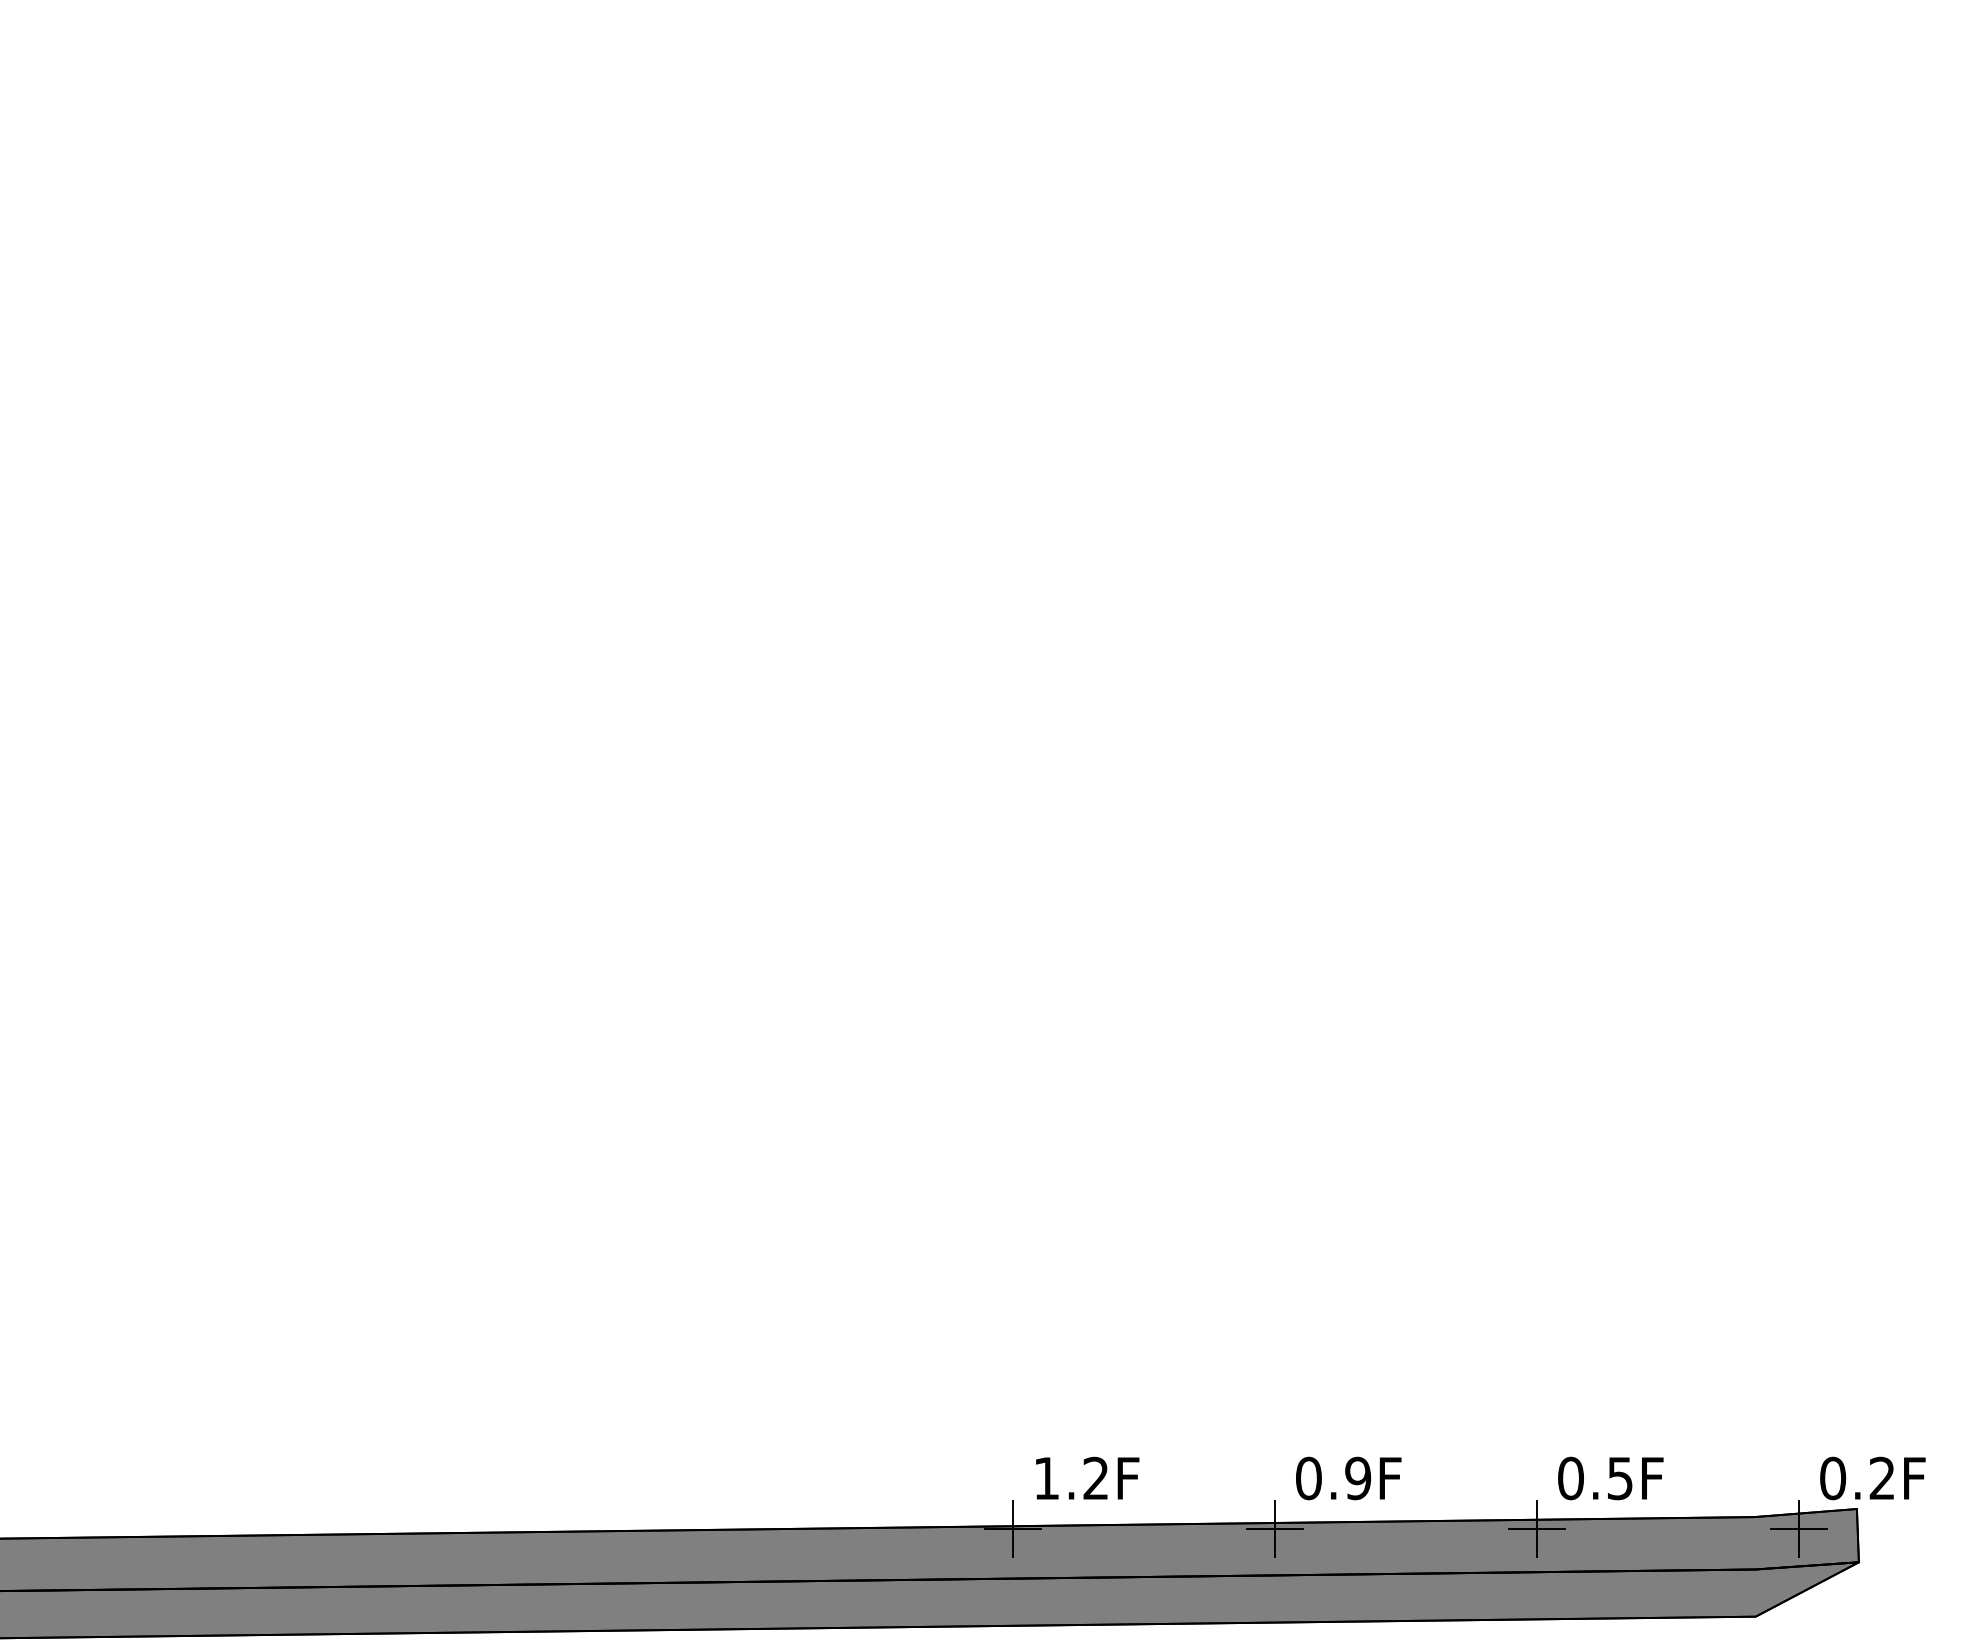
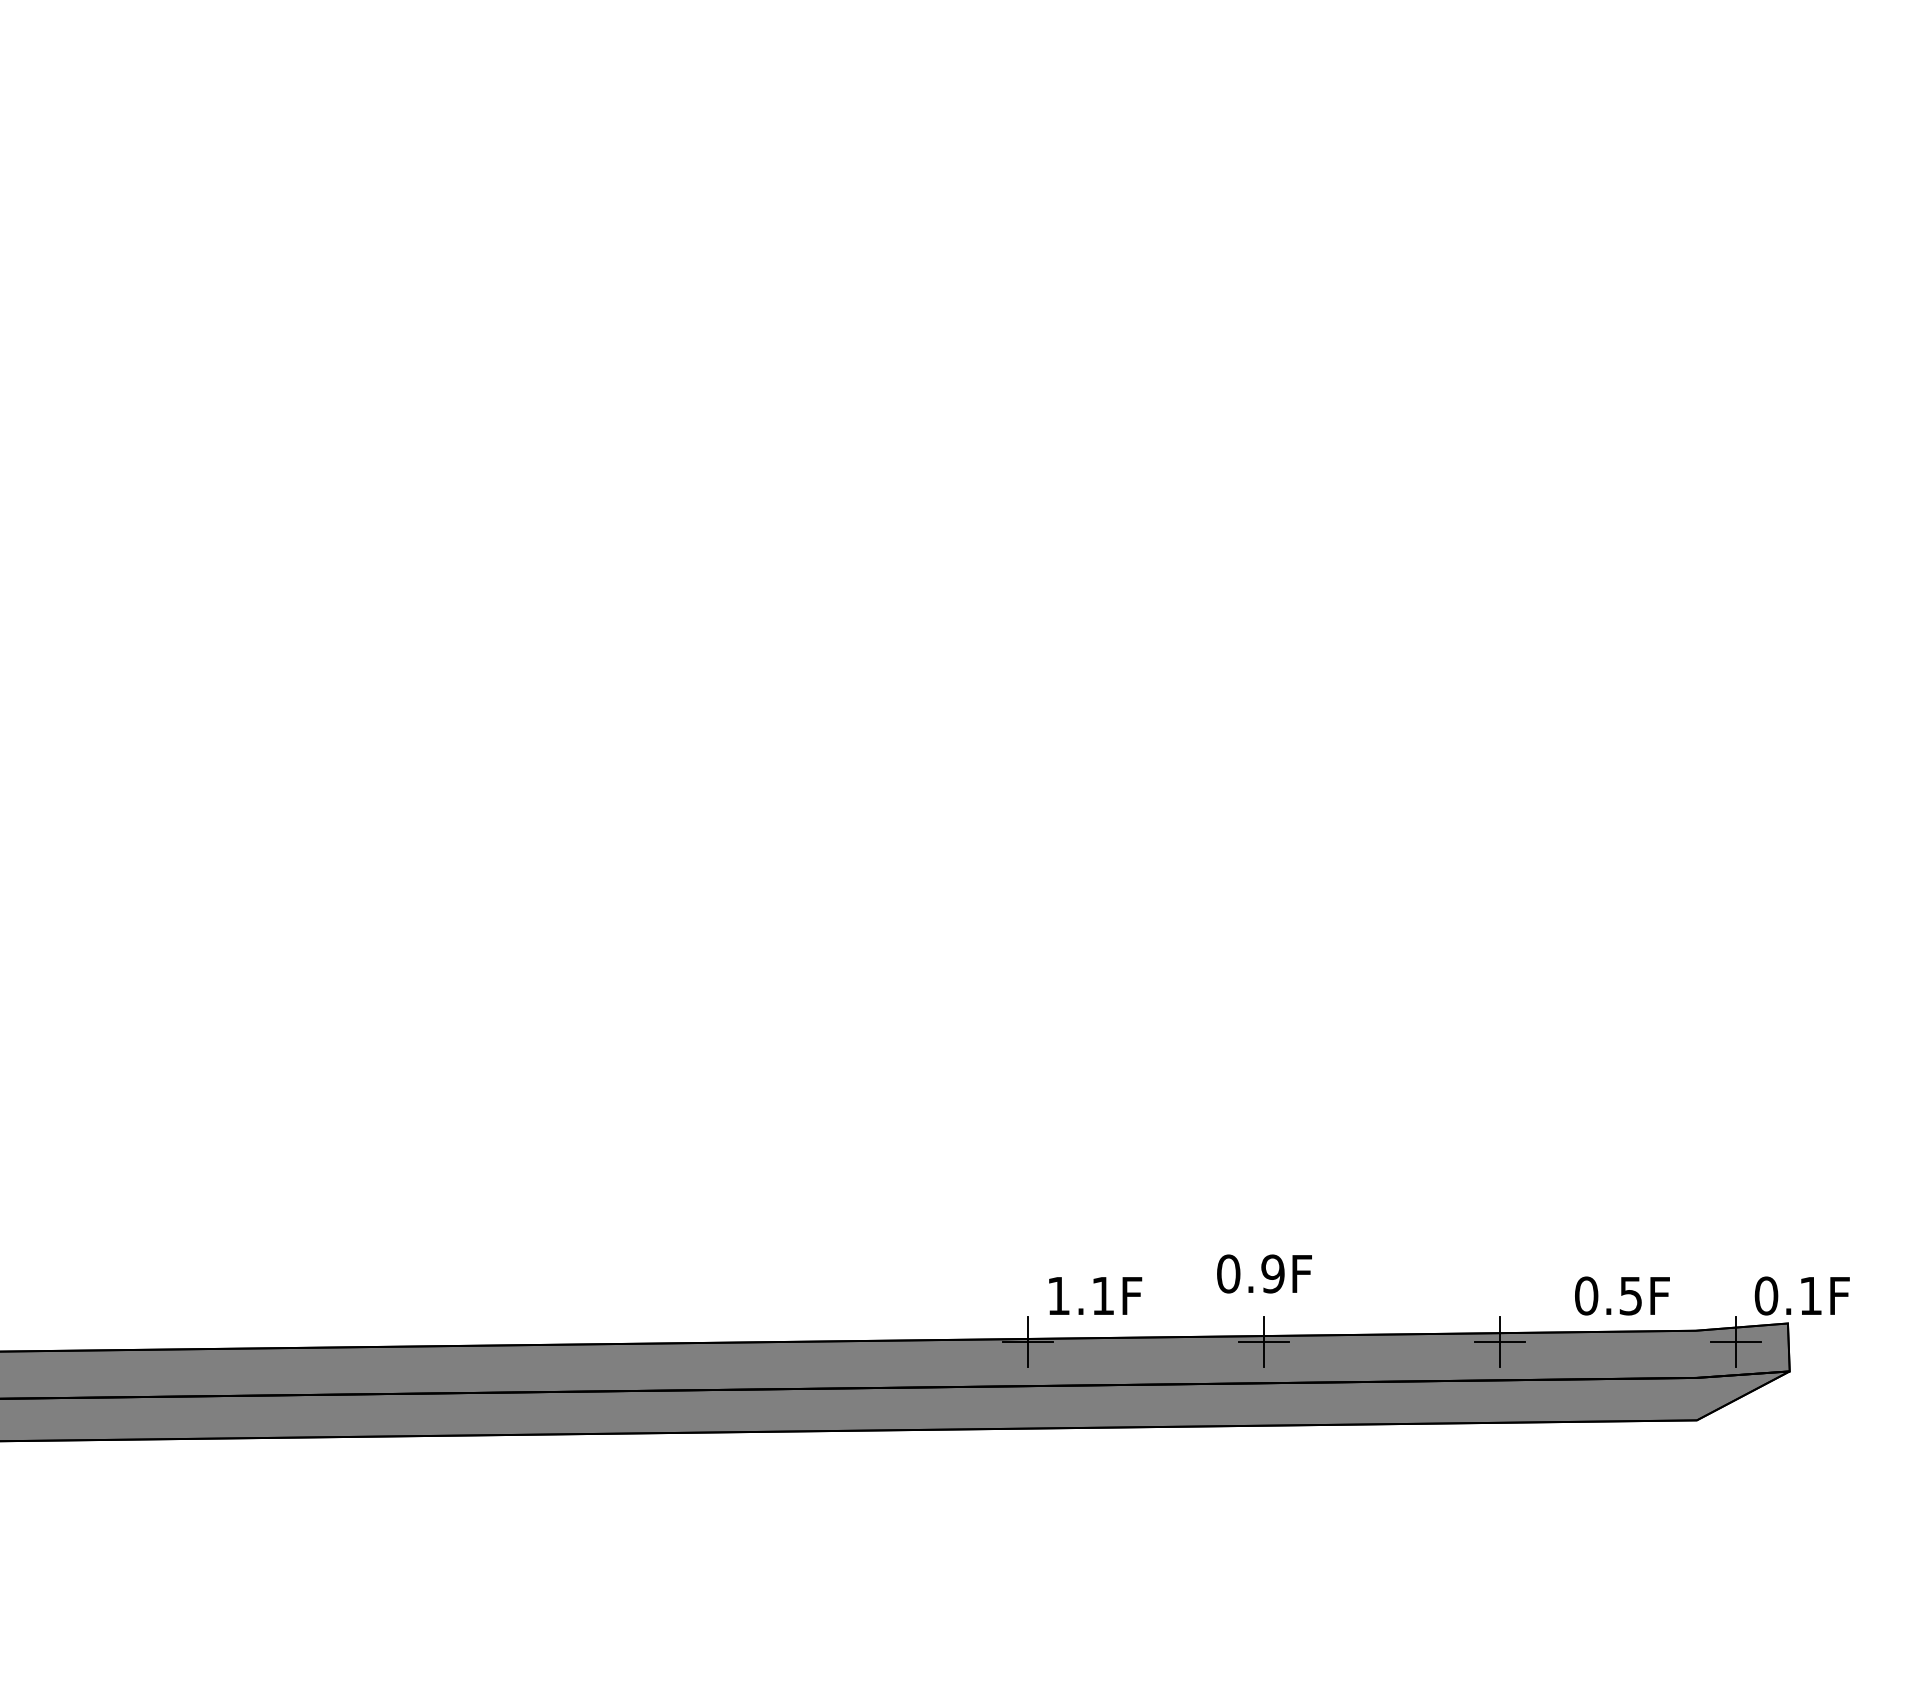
text: (1095, 1477) -> (1102, 1295), 1.2F -> 1.1F
text: (1348, 1477) -> (1264, 1273), moved
text: (1610, 1477) -> (1622, 1295), moved
text: (1881, 1477) -> (1810, 1295), 0.2F -> 0.1F

